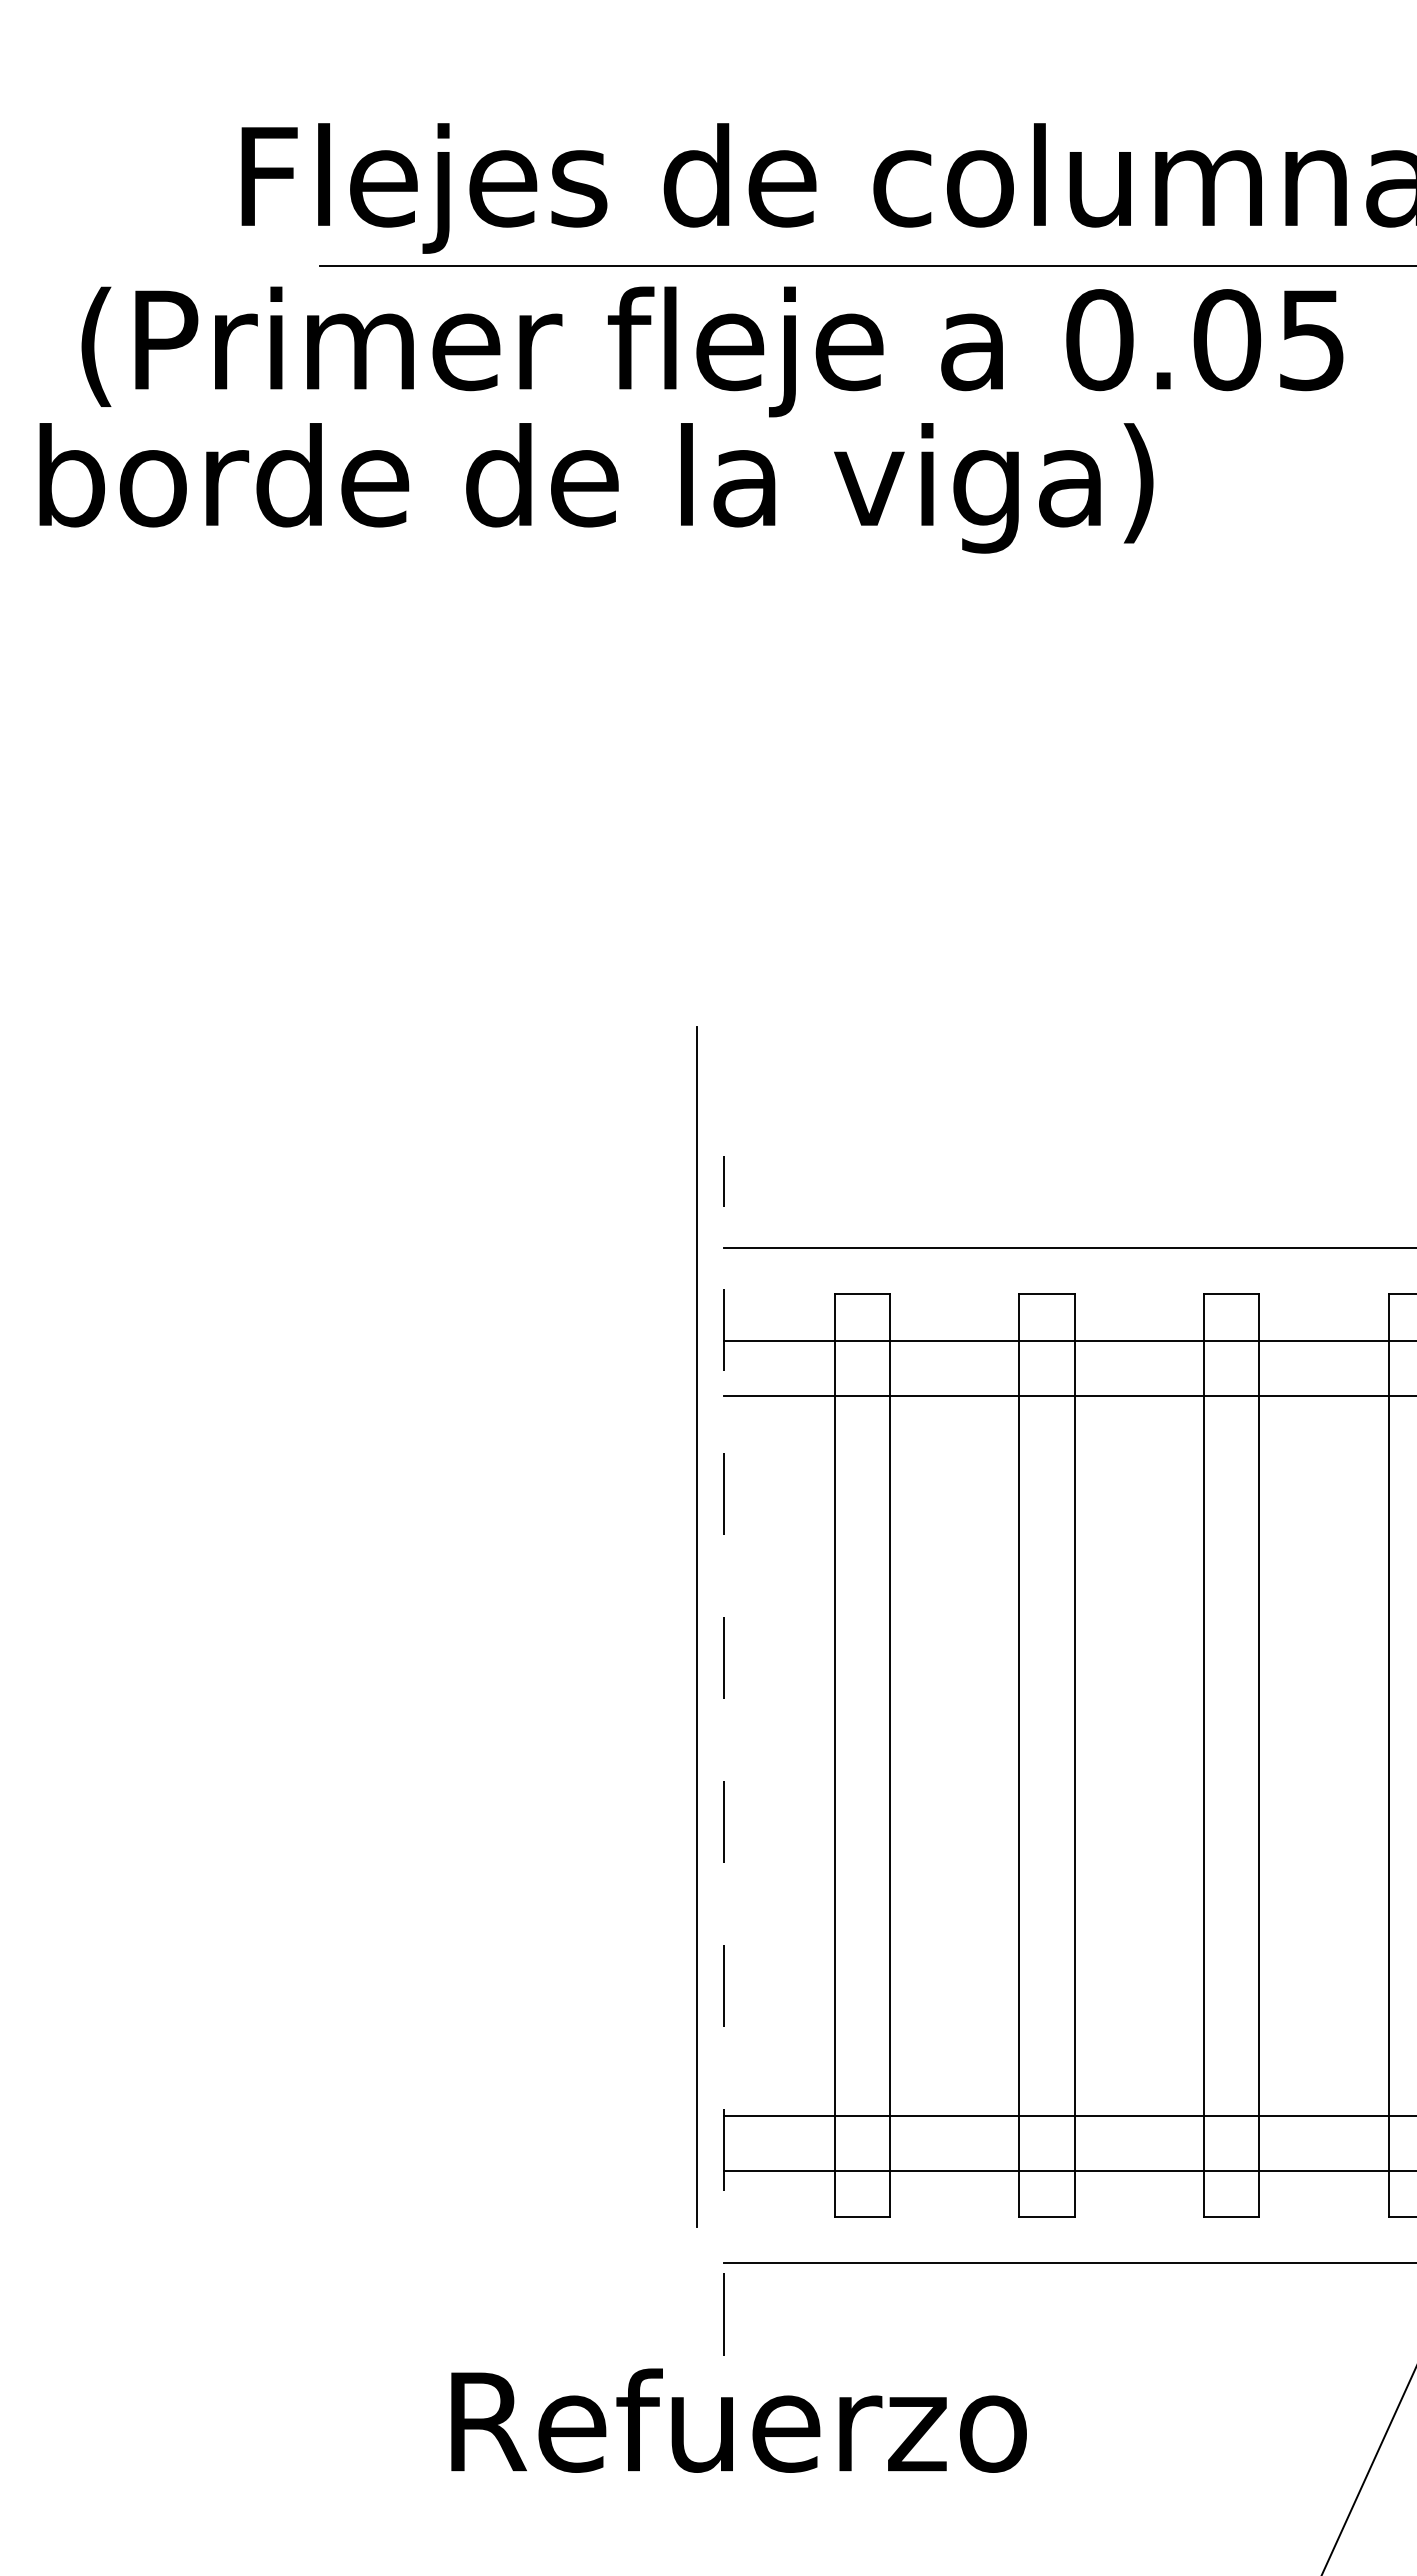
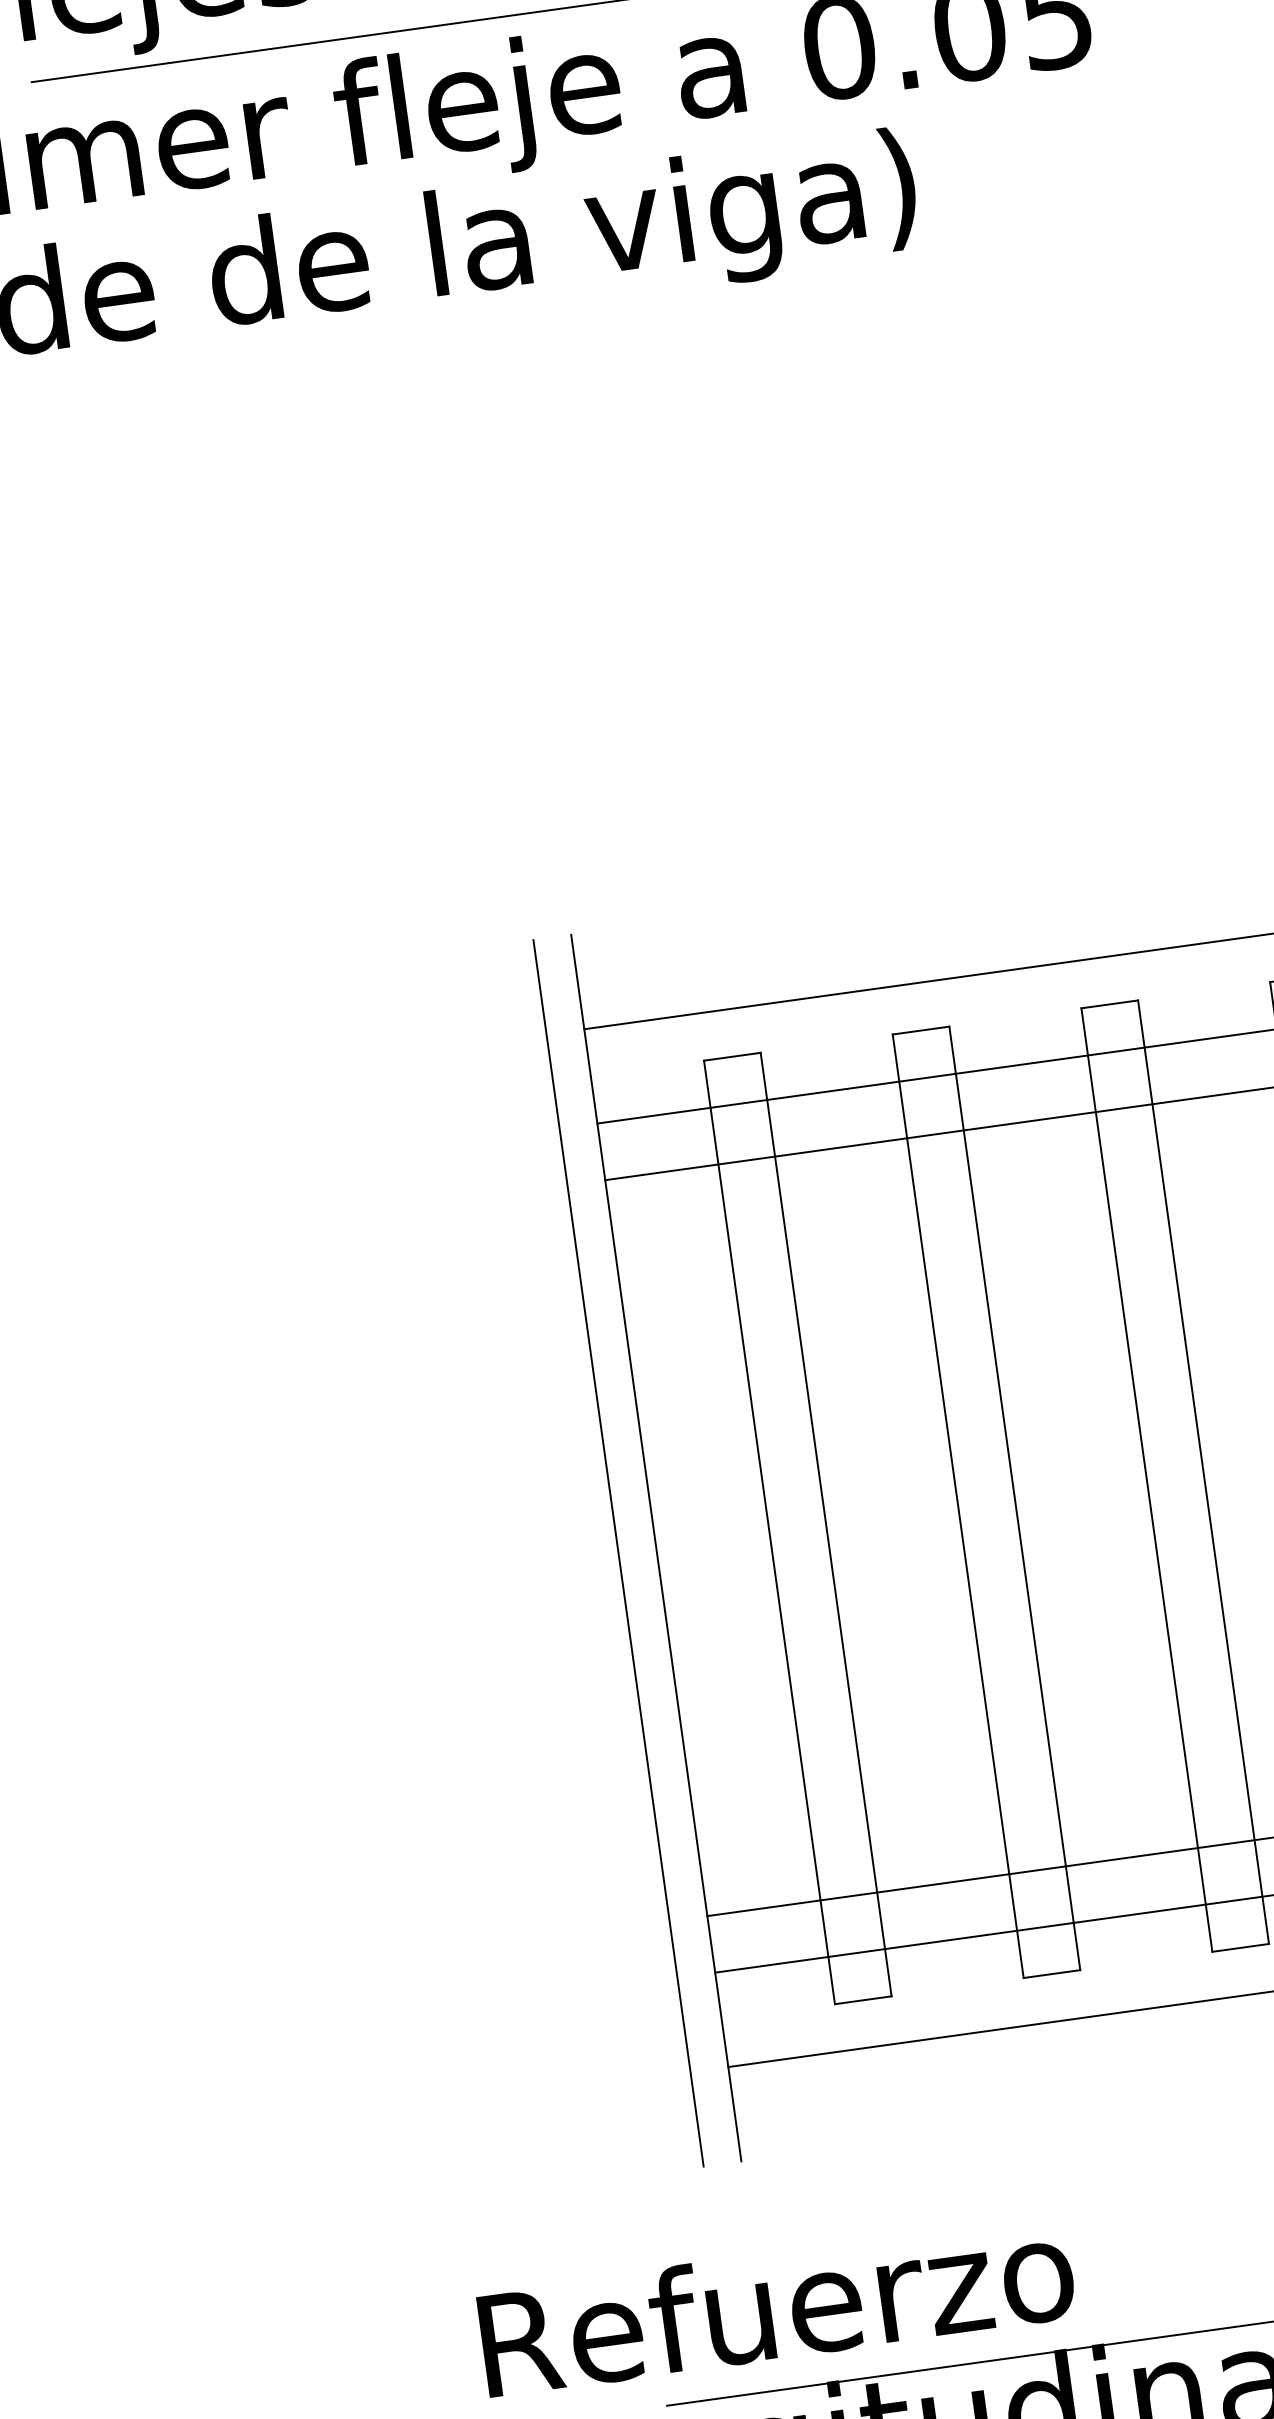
line: (696, 1626) -> (617, 1553), moved
line: (724, 1755) -> (656, 1547), dashed -> solid
text: (738, 2420) -> (776, 2305), moved

